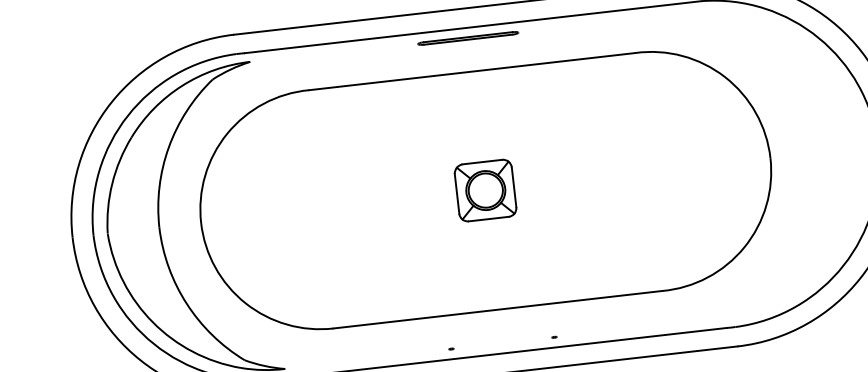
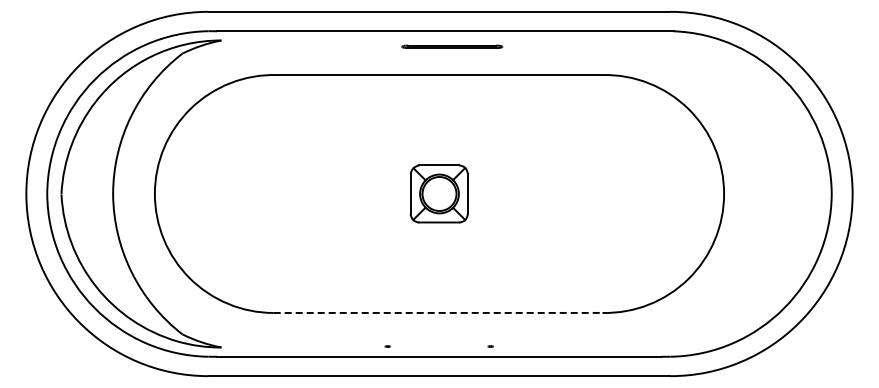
line: (468, 38) -> (452, 46), moved
line: (498, 309) -> (438, 312), solid -> dashed

